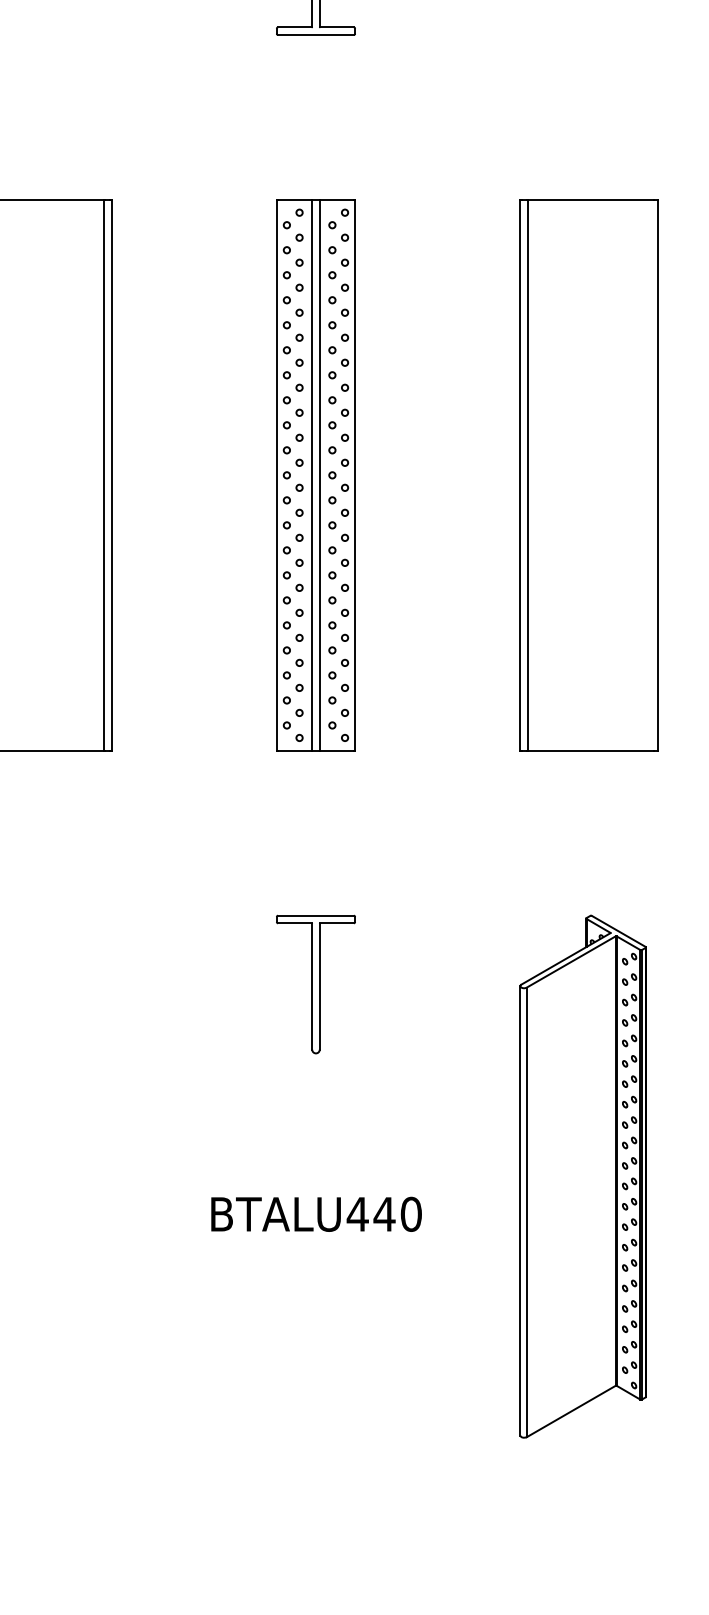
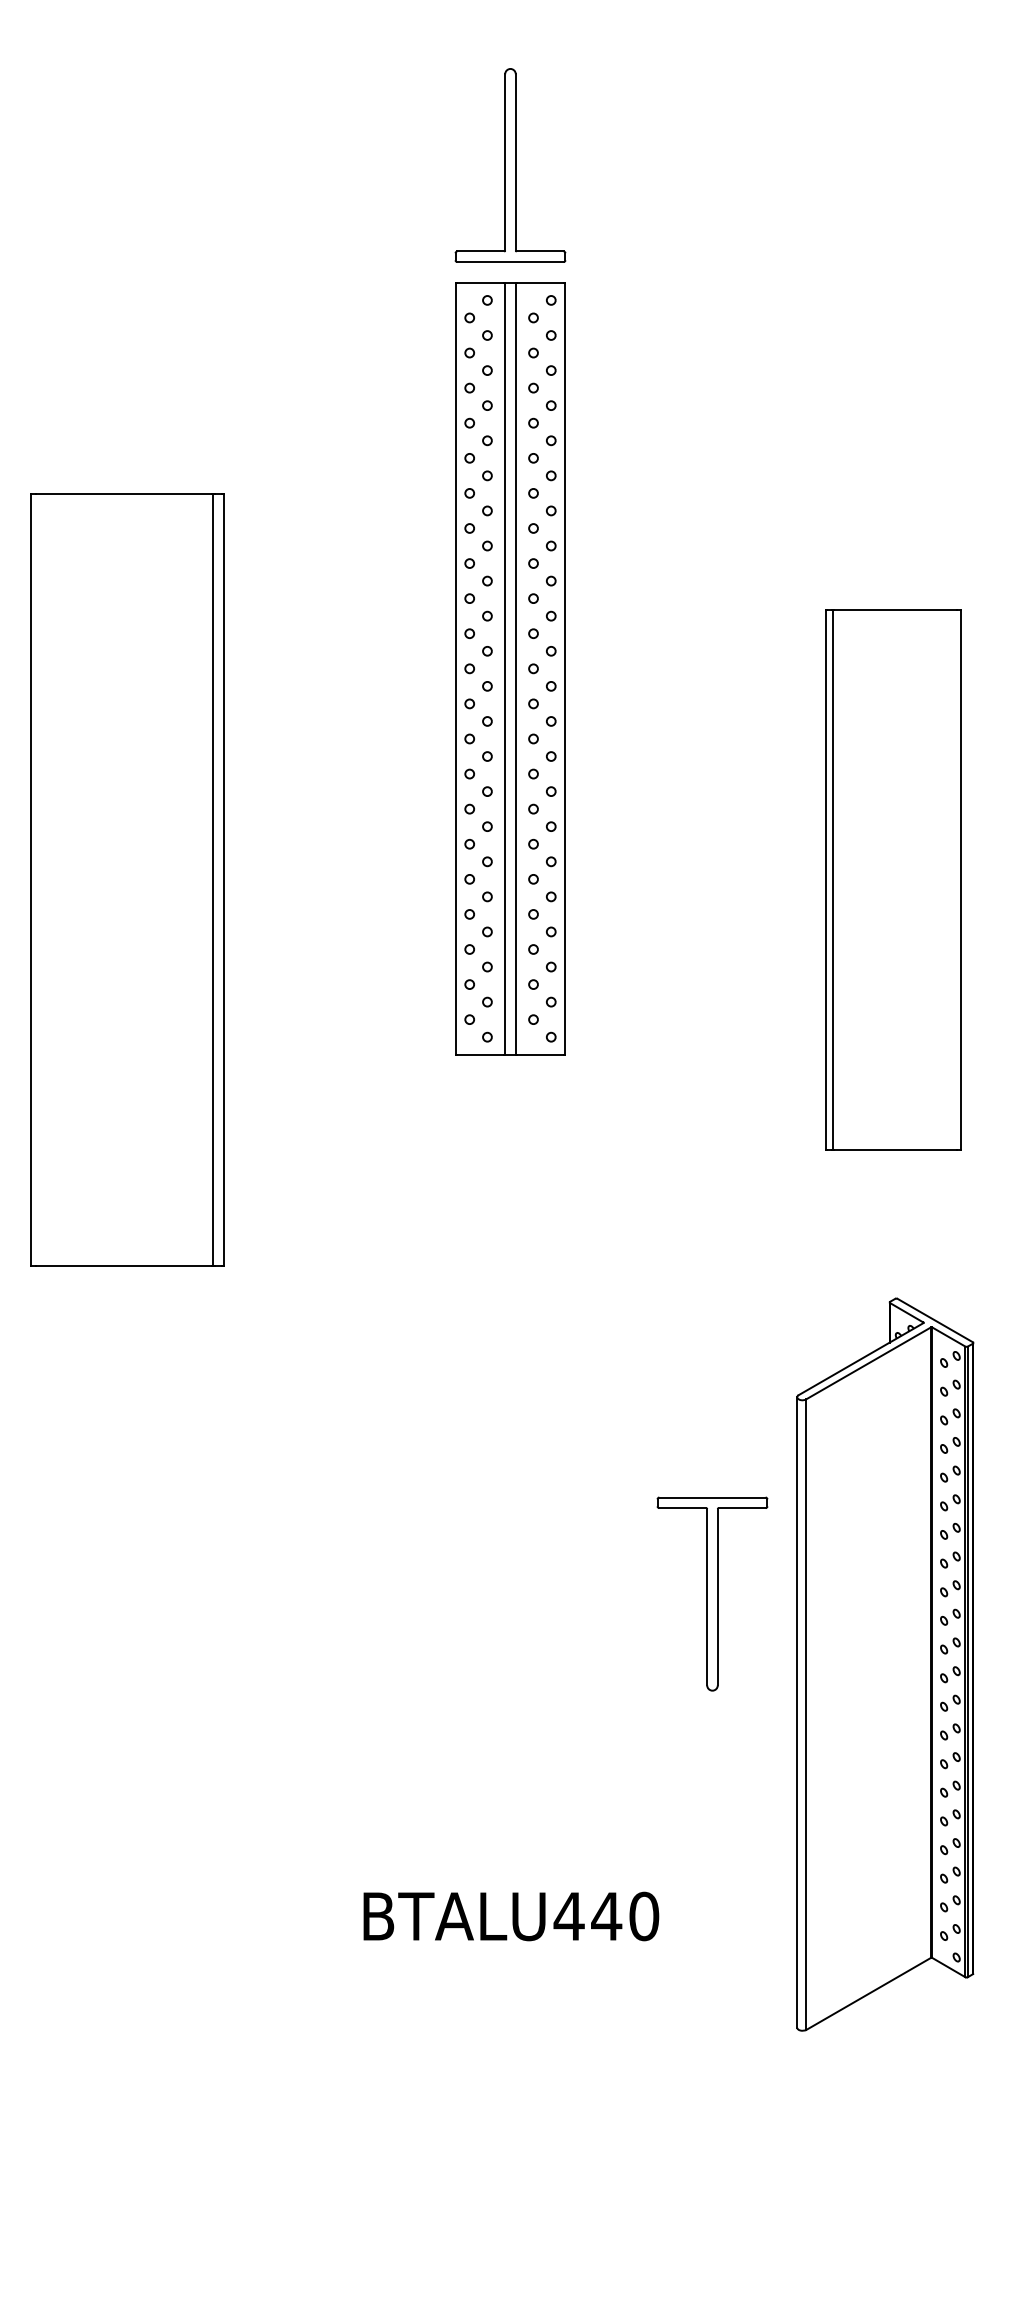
part: (315, 475) -> (510, 668), moved
part: (589, 475) -> (893, 879), size x0.7
part: (315, 984) -> (712, 1593), moved
part: (583, 1176) -> (885, 1664), moved

